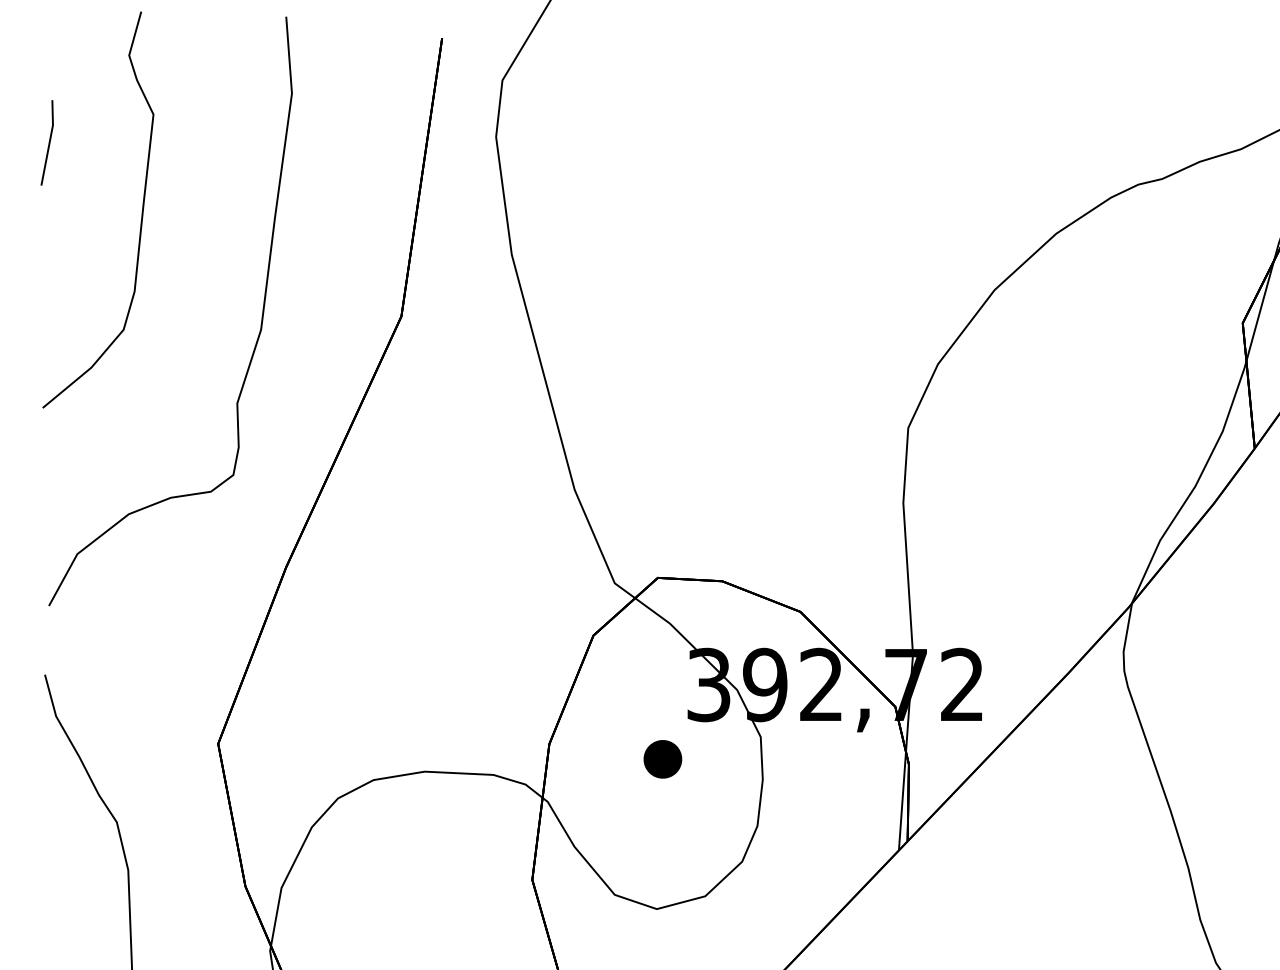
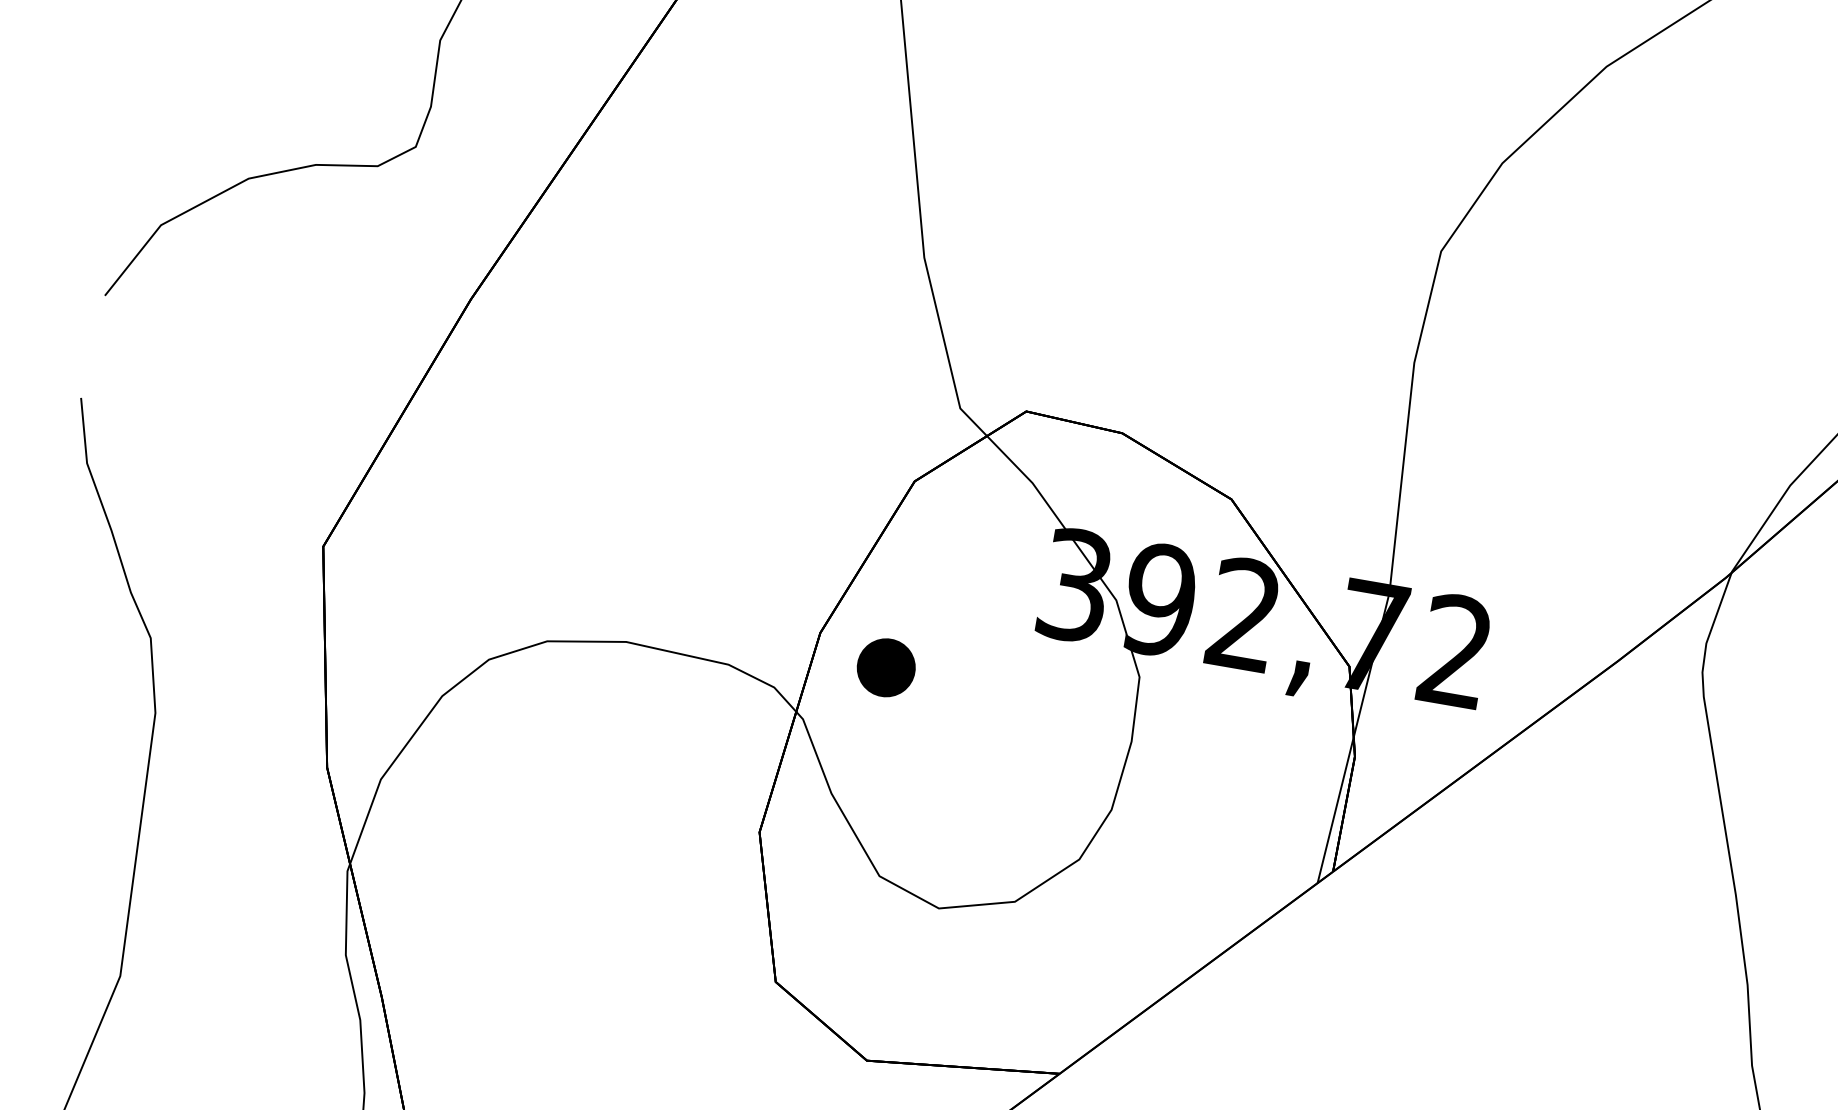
part: (662, 759) -> (885, 667), moved

